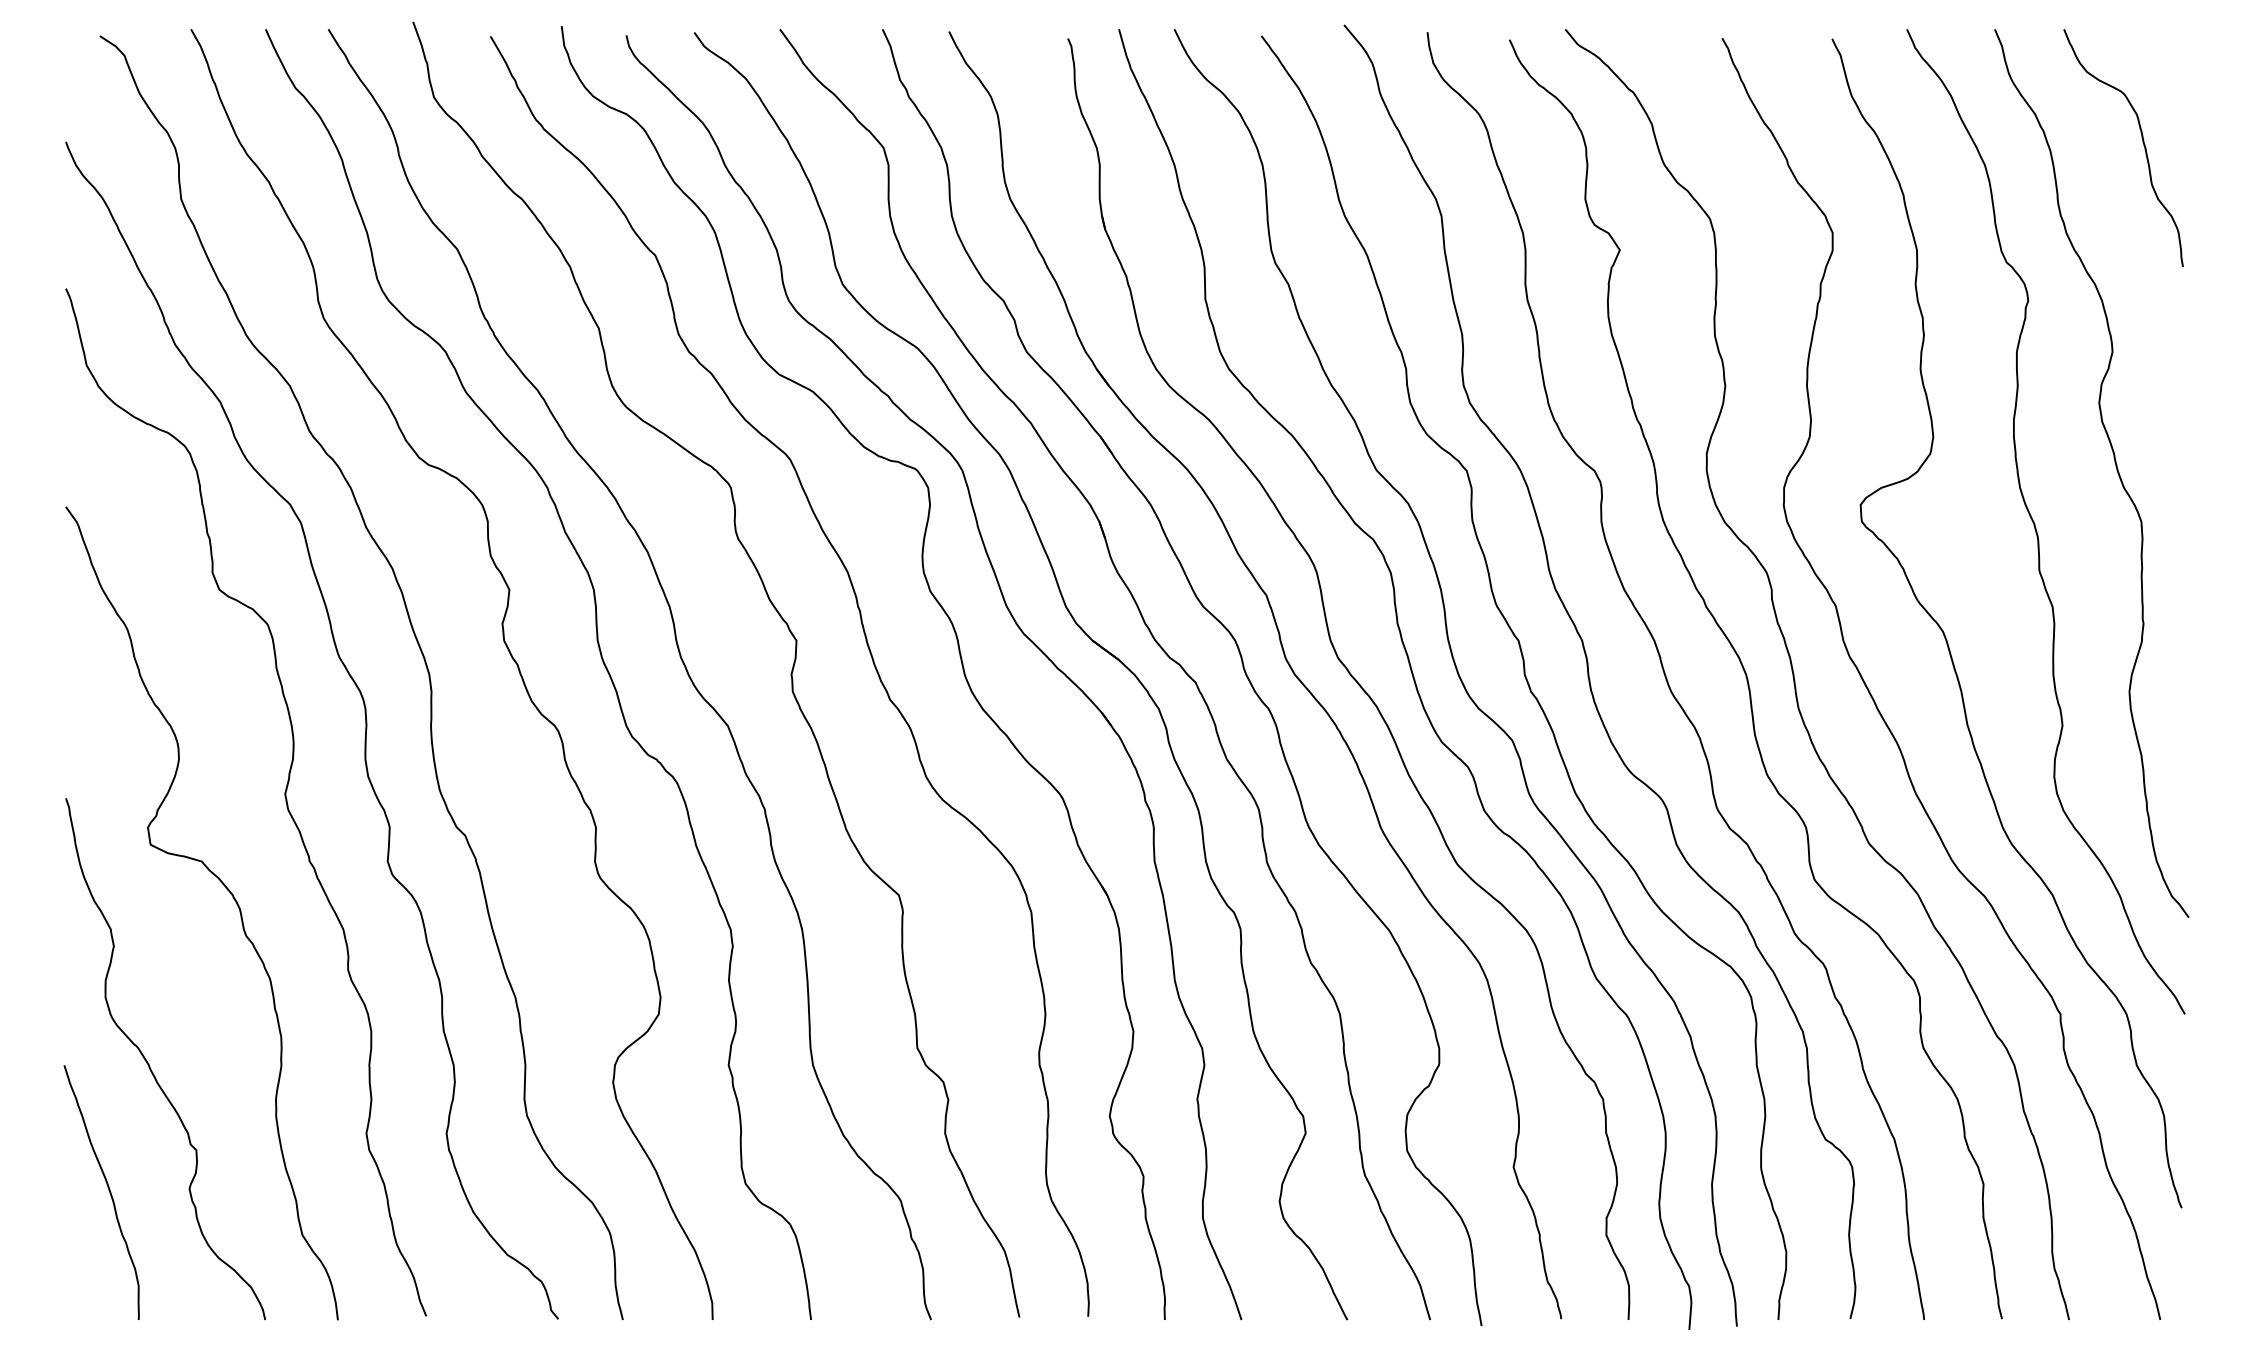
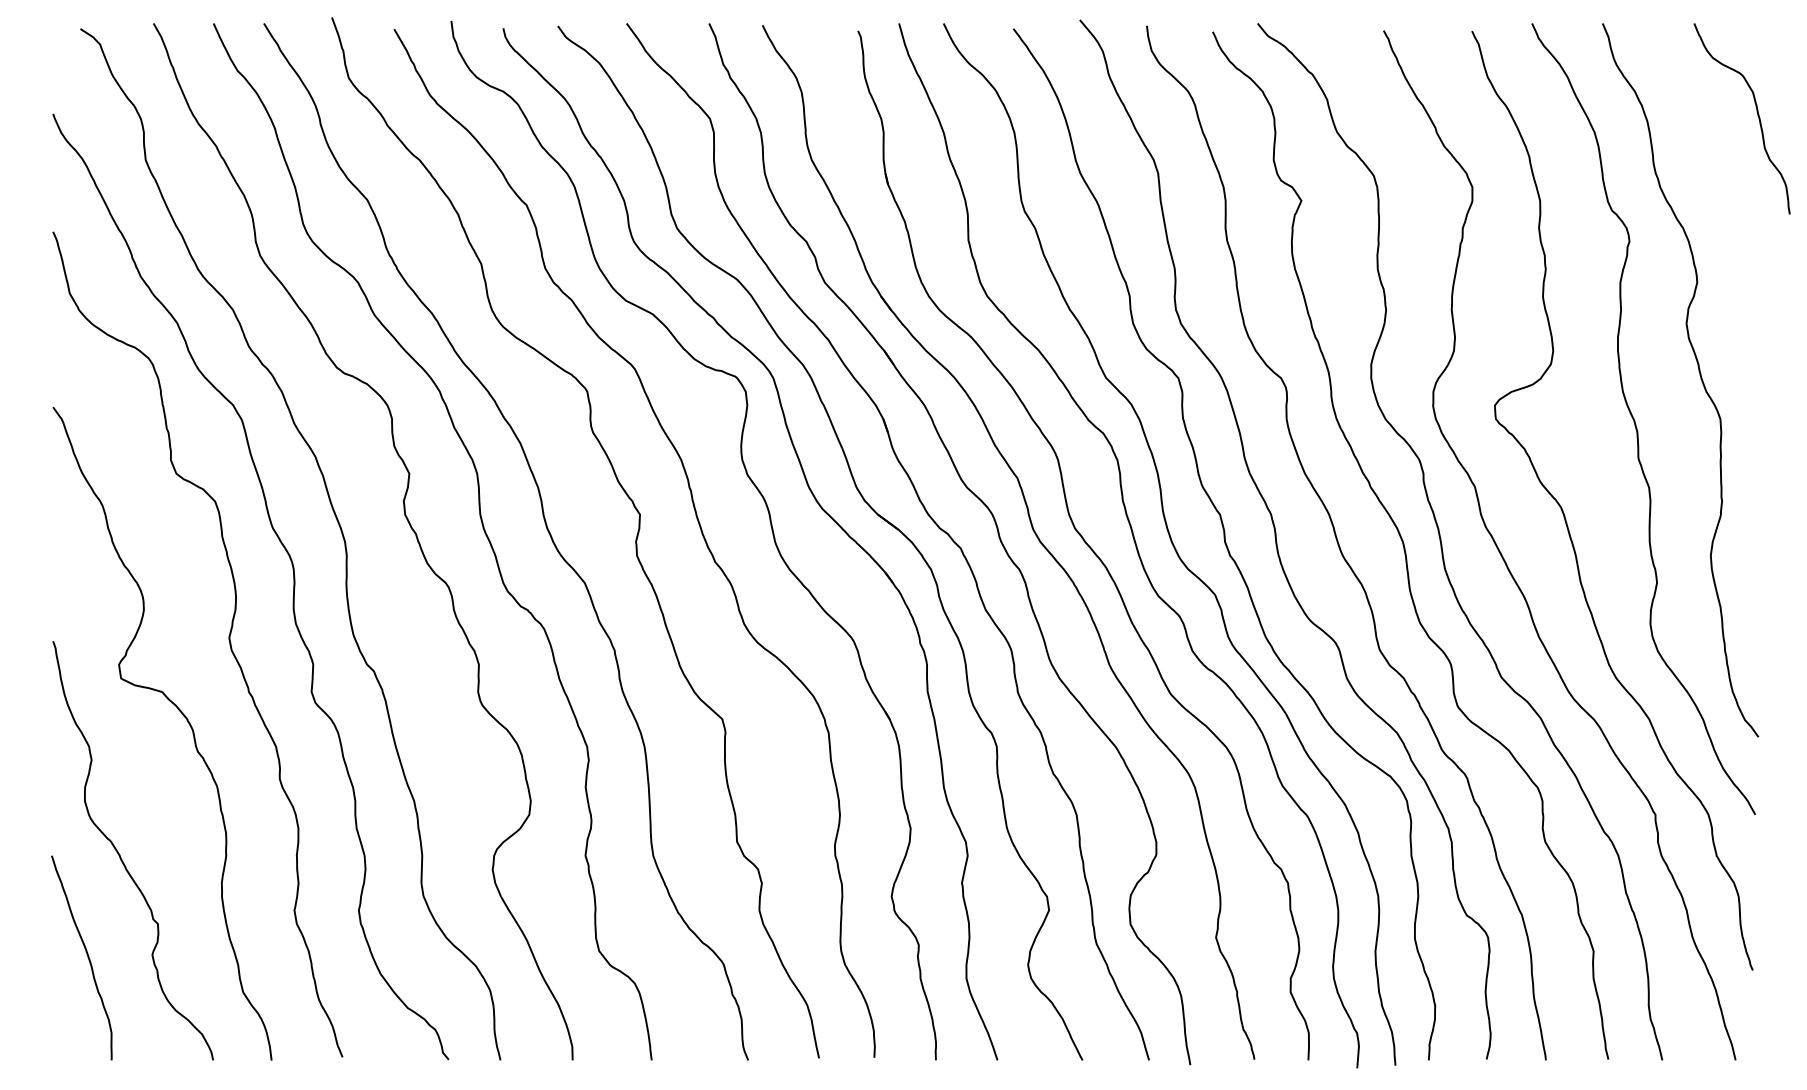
curve: (2142, 145) -> (1757, 116), moved

